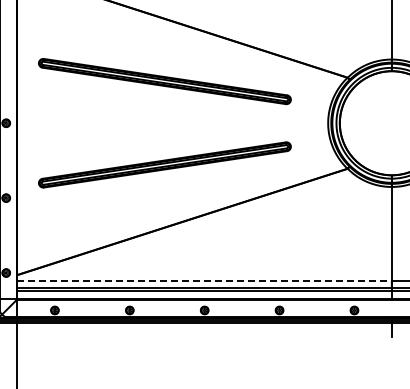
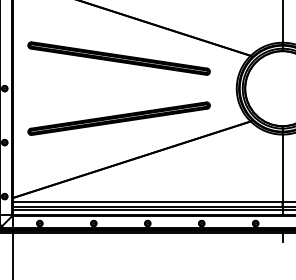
line: (205, 281) -> (148, 202), dashed -> solid

